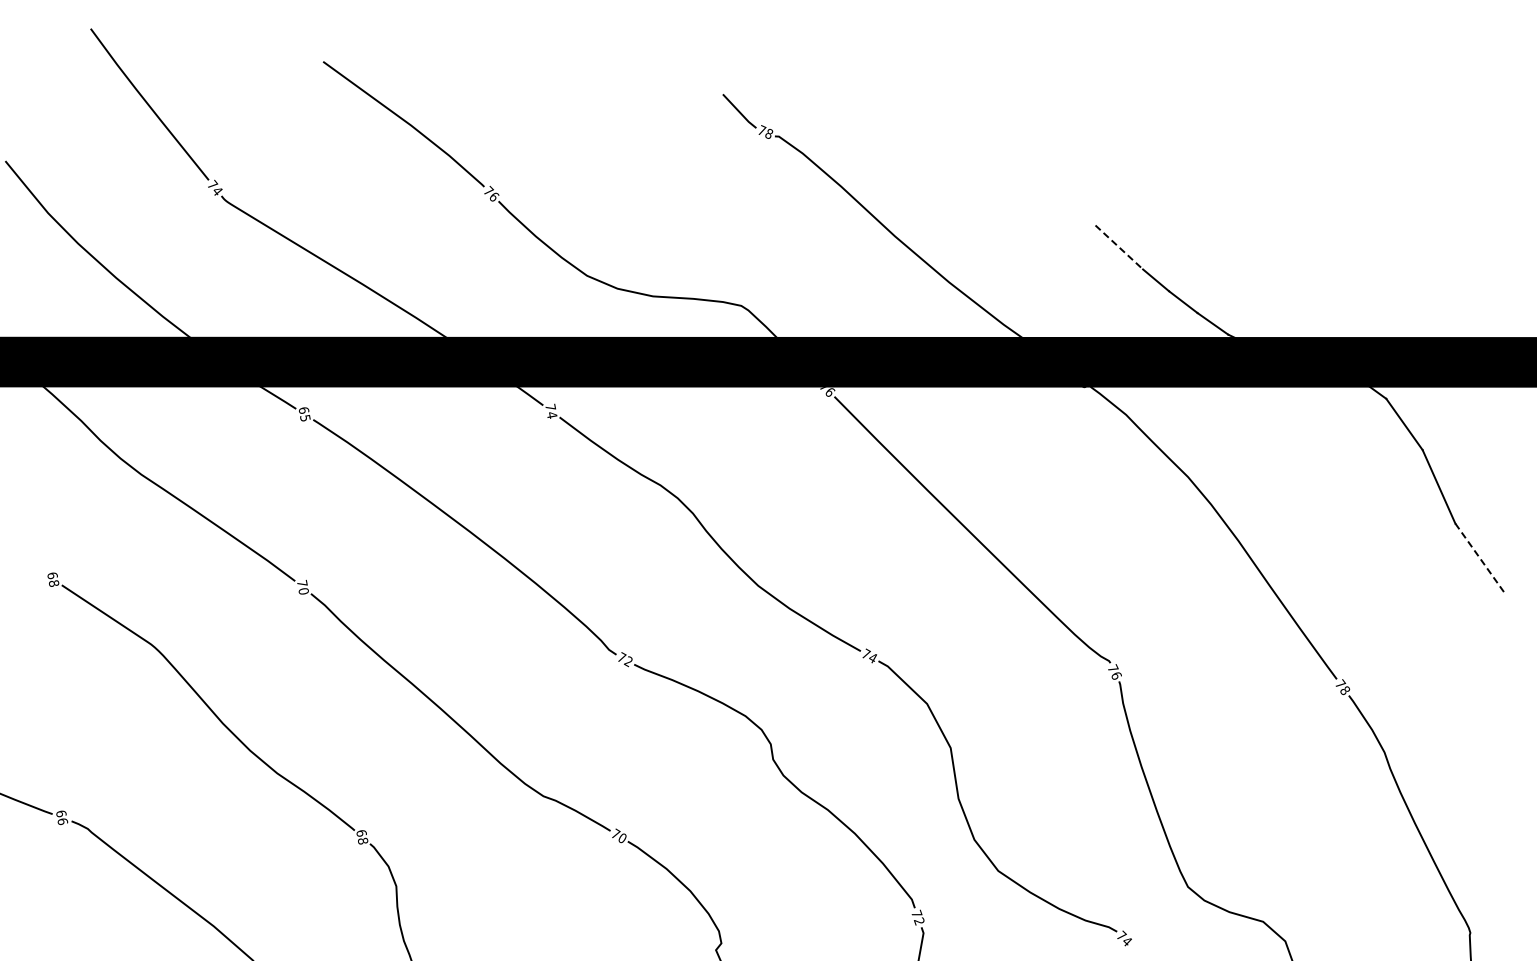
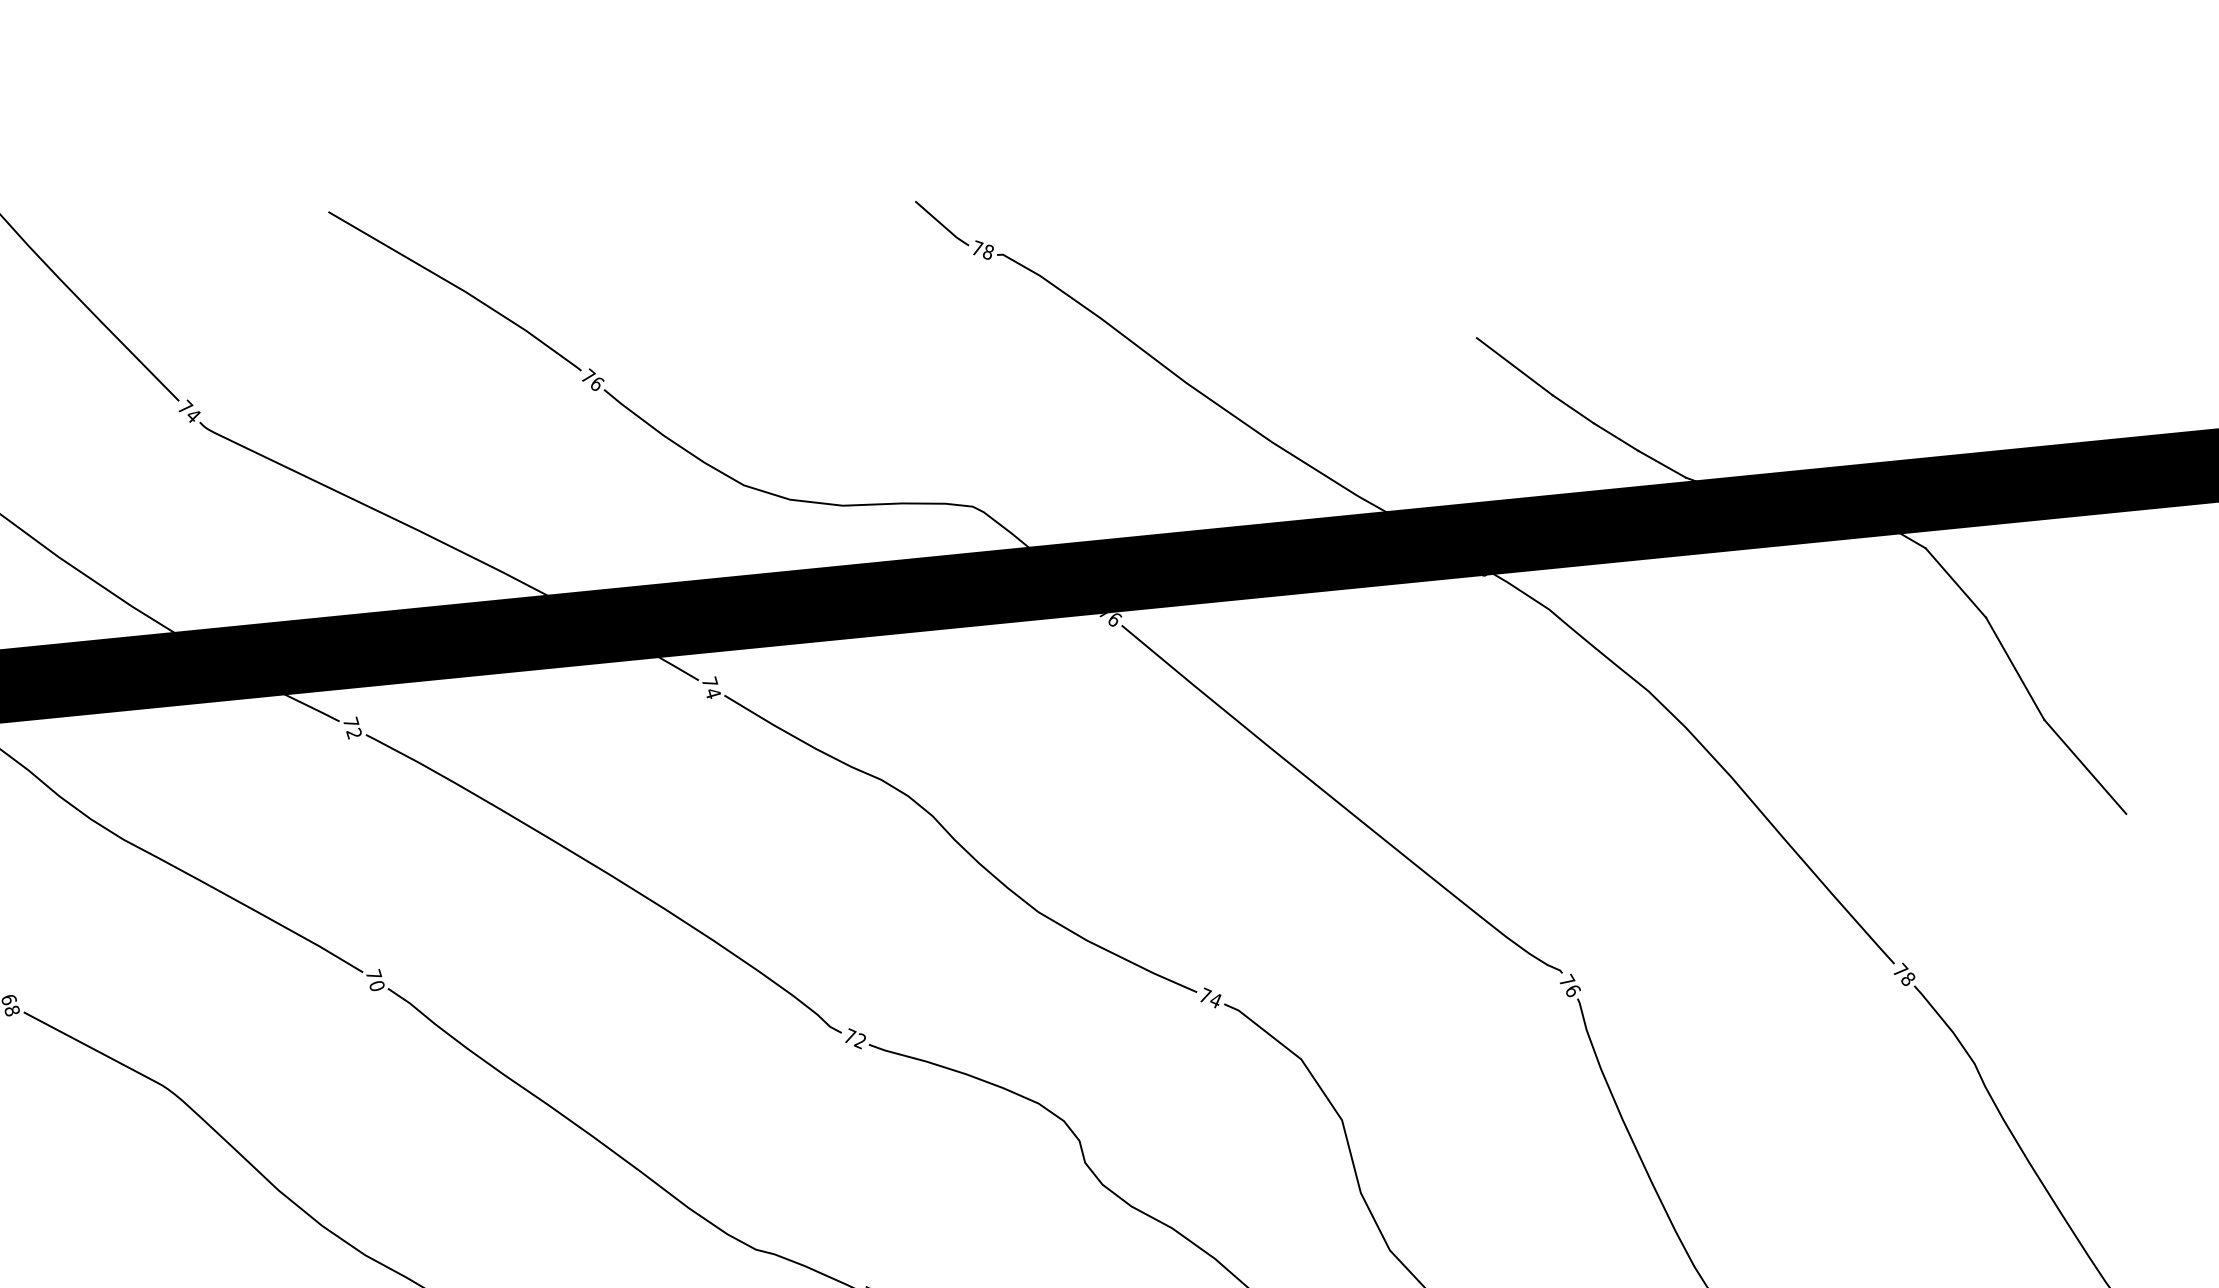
line: (1119, 247) -> (1515, 366), dashed -> solid
text: (304, 413) -> (352, 726), 65 -> 72
line: (1480, 558) -> (2086, 767), dashed -> solid

